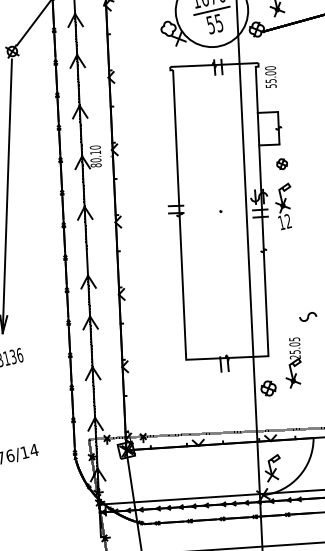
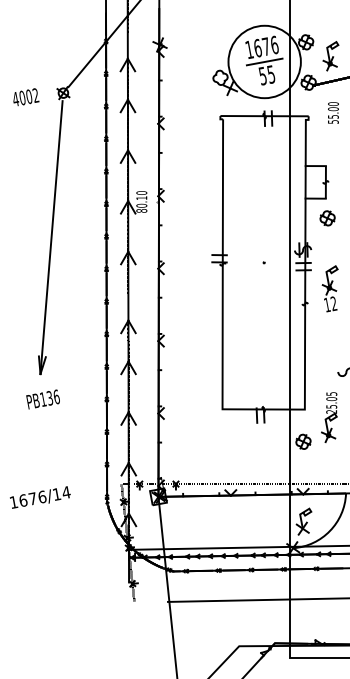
text: (270, 76) -> (333, 112), moved
part: (282, 164) -> (327, 218), size x1.43
part: (283, 206) -> (329, 288), moved

